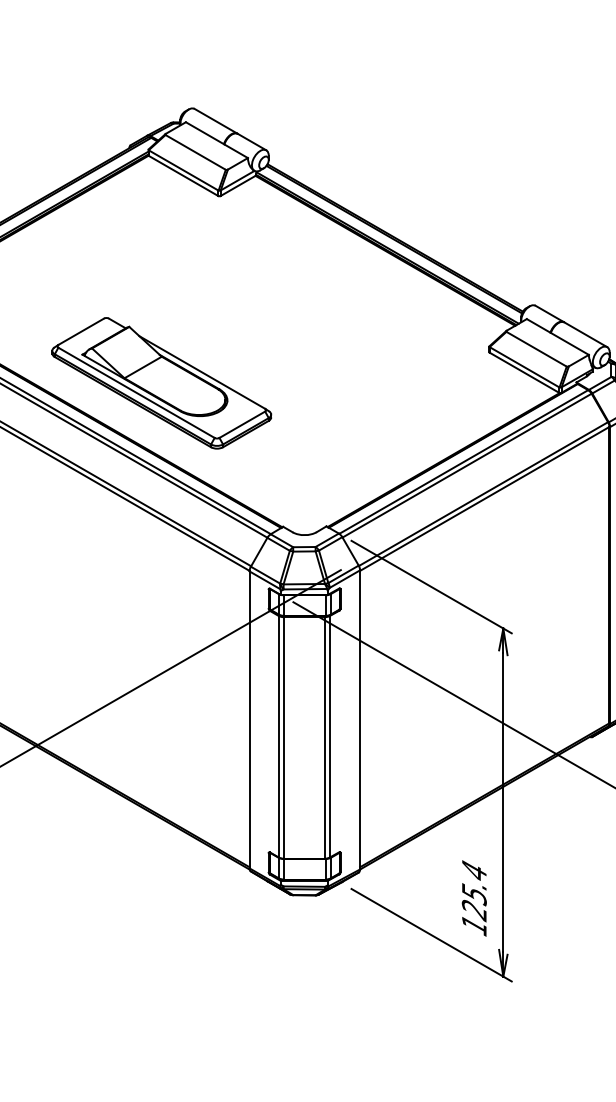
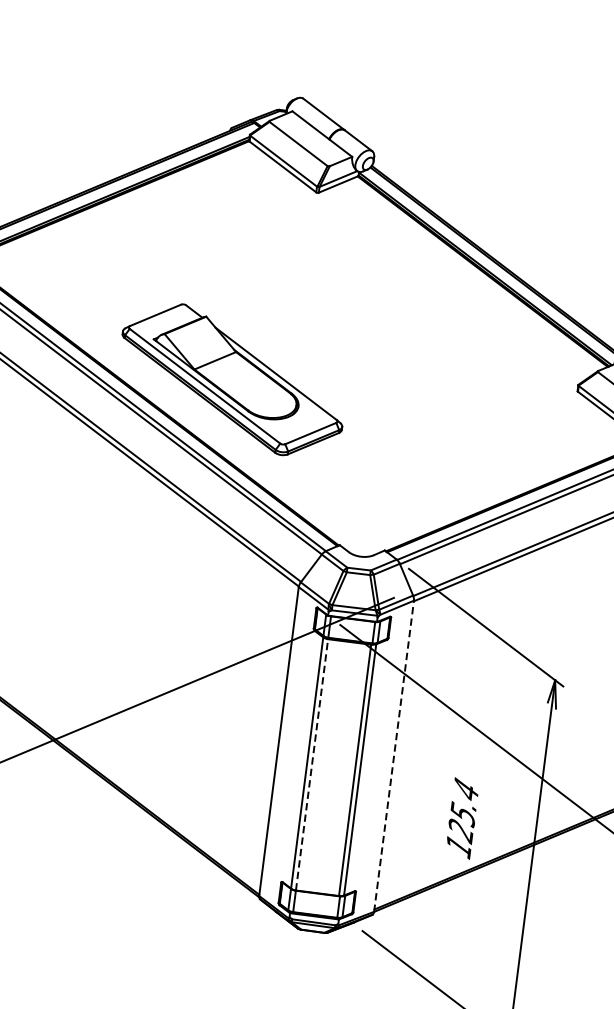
line: (360, 719) -> (394, 755), solid -> dashed
line: (283, 737) -> (311, 764), solid -> dashed
text: (473, 898) -> (461, 818), moved

